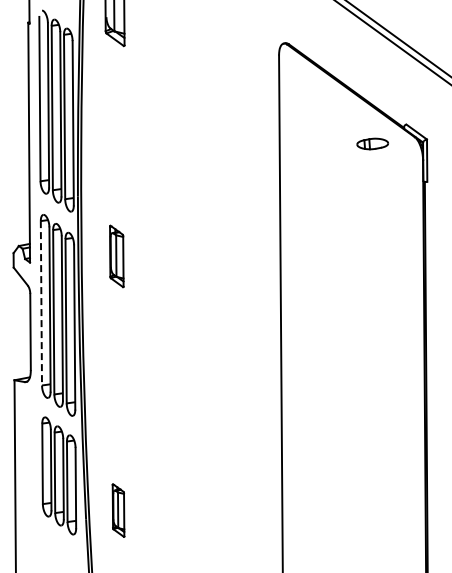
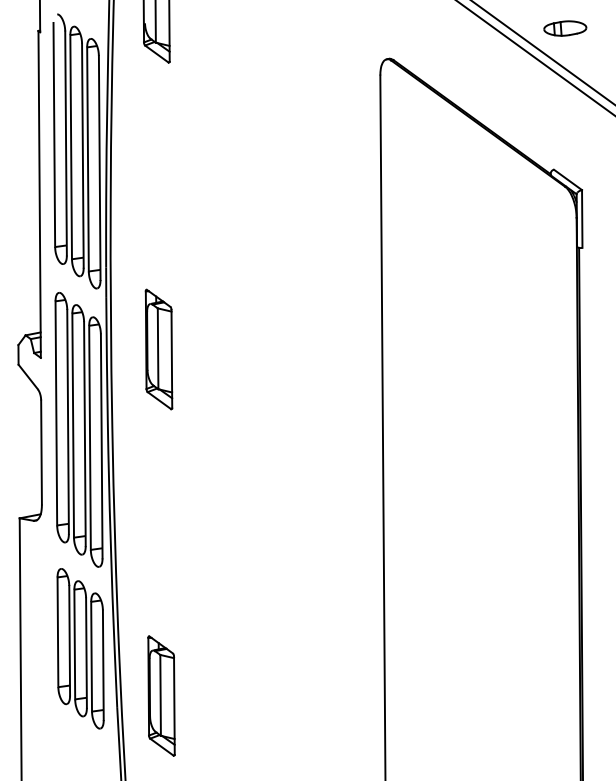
part: (372, 143) -> (564, 27), moved
part: (116, 256) -> (158, 349), size x1.43
line: (41, 303) -> (56, 413), dashed -> solid
part: (118, 510) -> (161, 695), size x1.67

